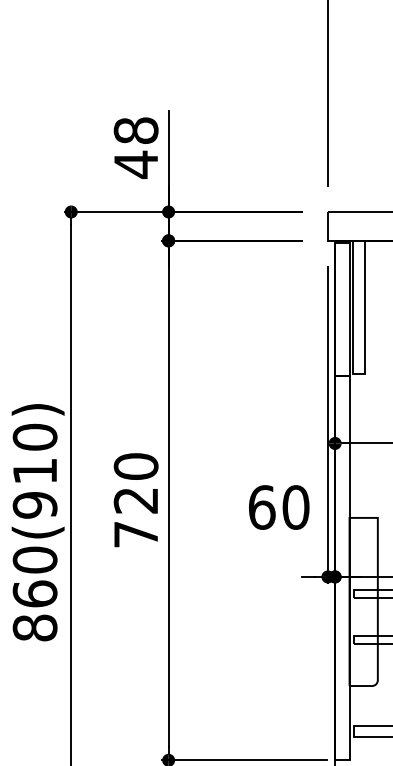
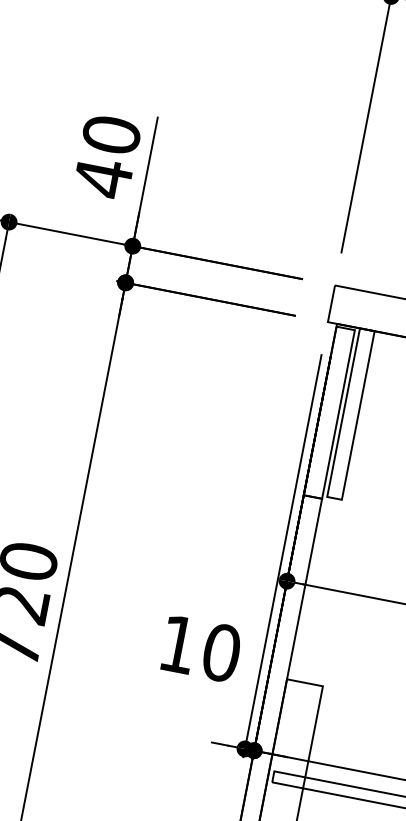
text: (136, 130) -> (112, 134), 48 -> 40
text: (262, 507) -> (179, 644), 60 -> 10

